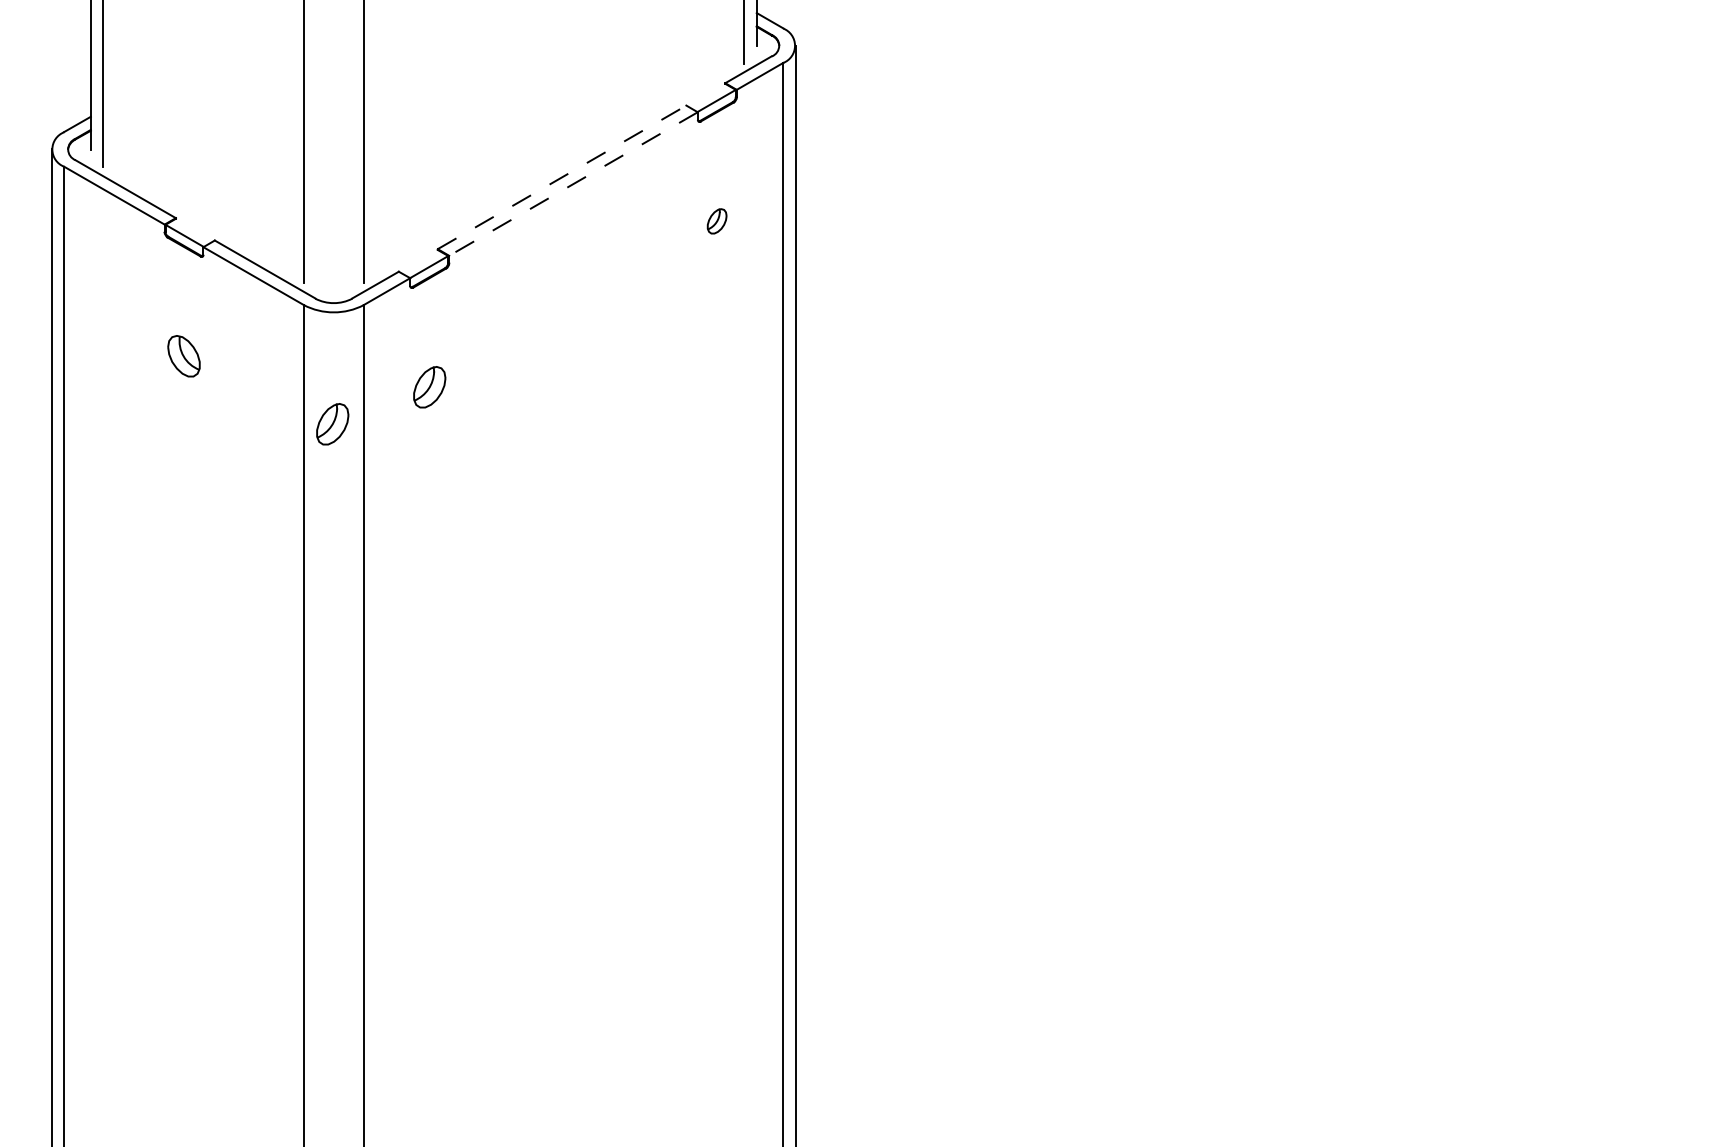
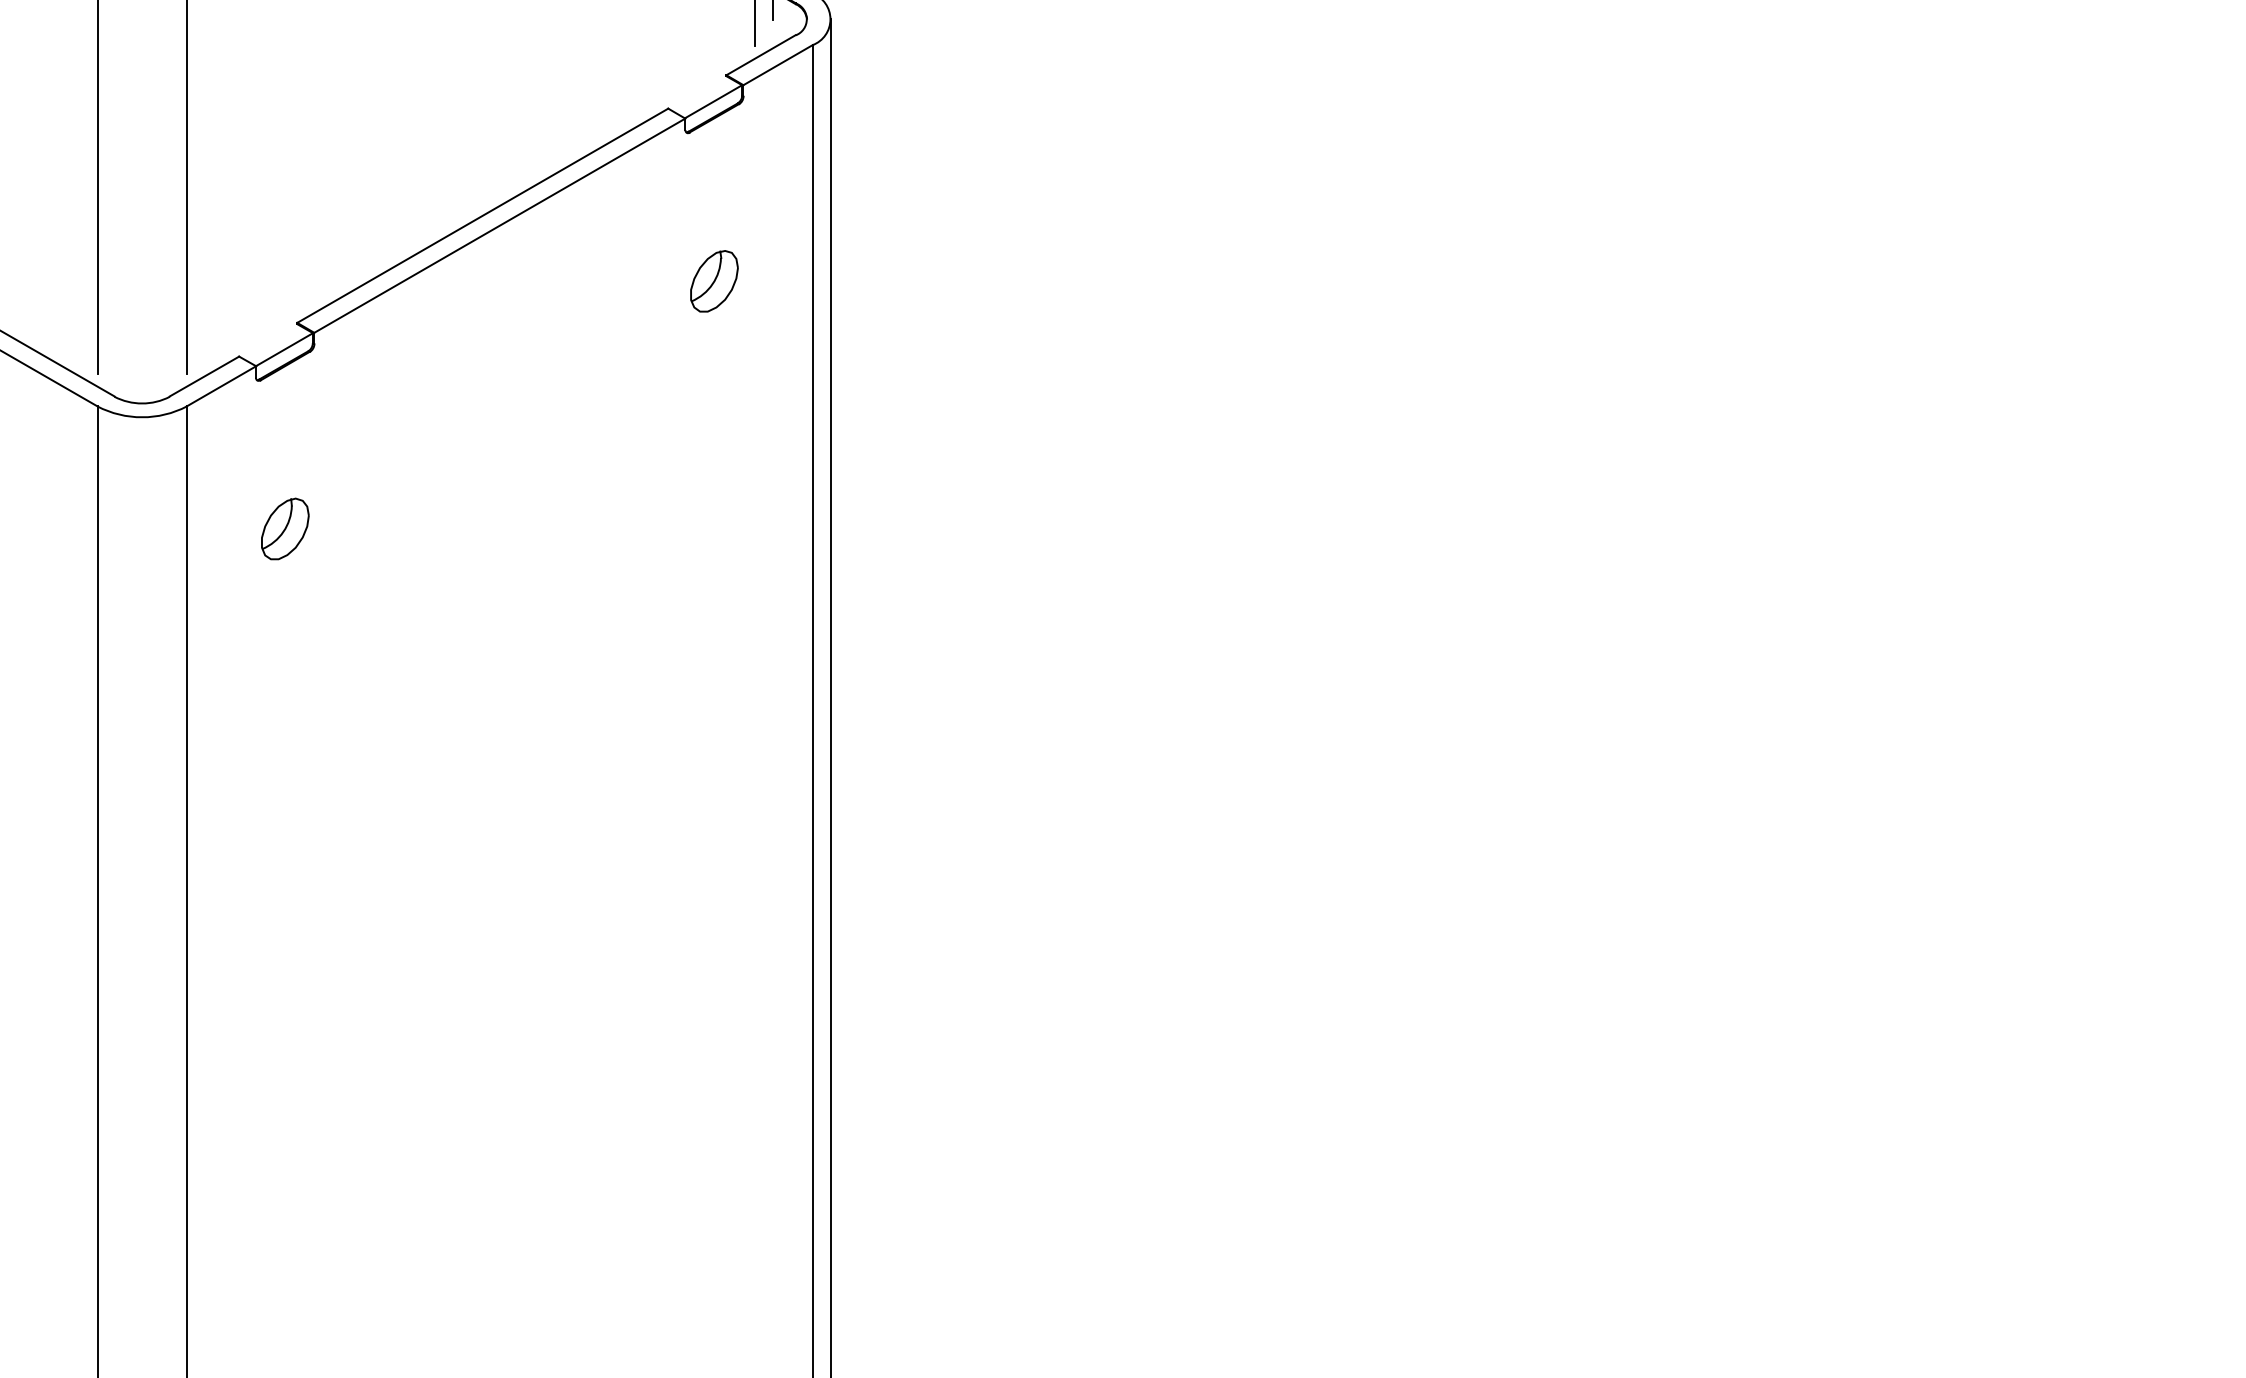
line: (562, 177) -> (483, 215), dashed -> solid
line: (573, 184) -> (499, 226), dashed -> solid
part: (716, 221) -> (713, 281), size x1.67
part: (332, 424) -> (140, 584), removed

